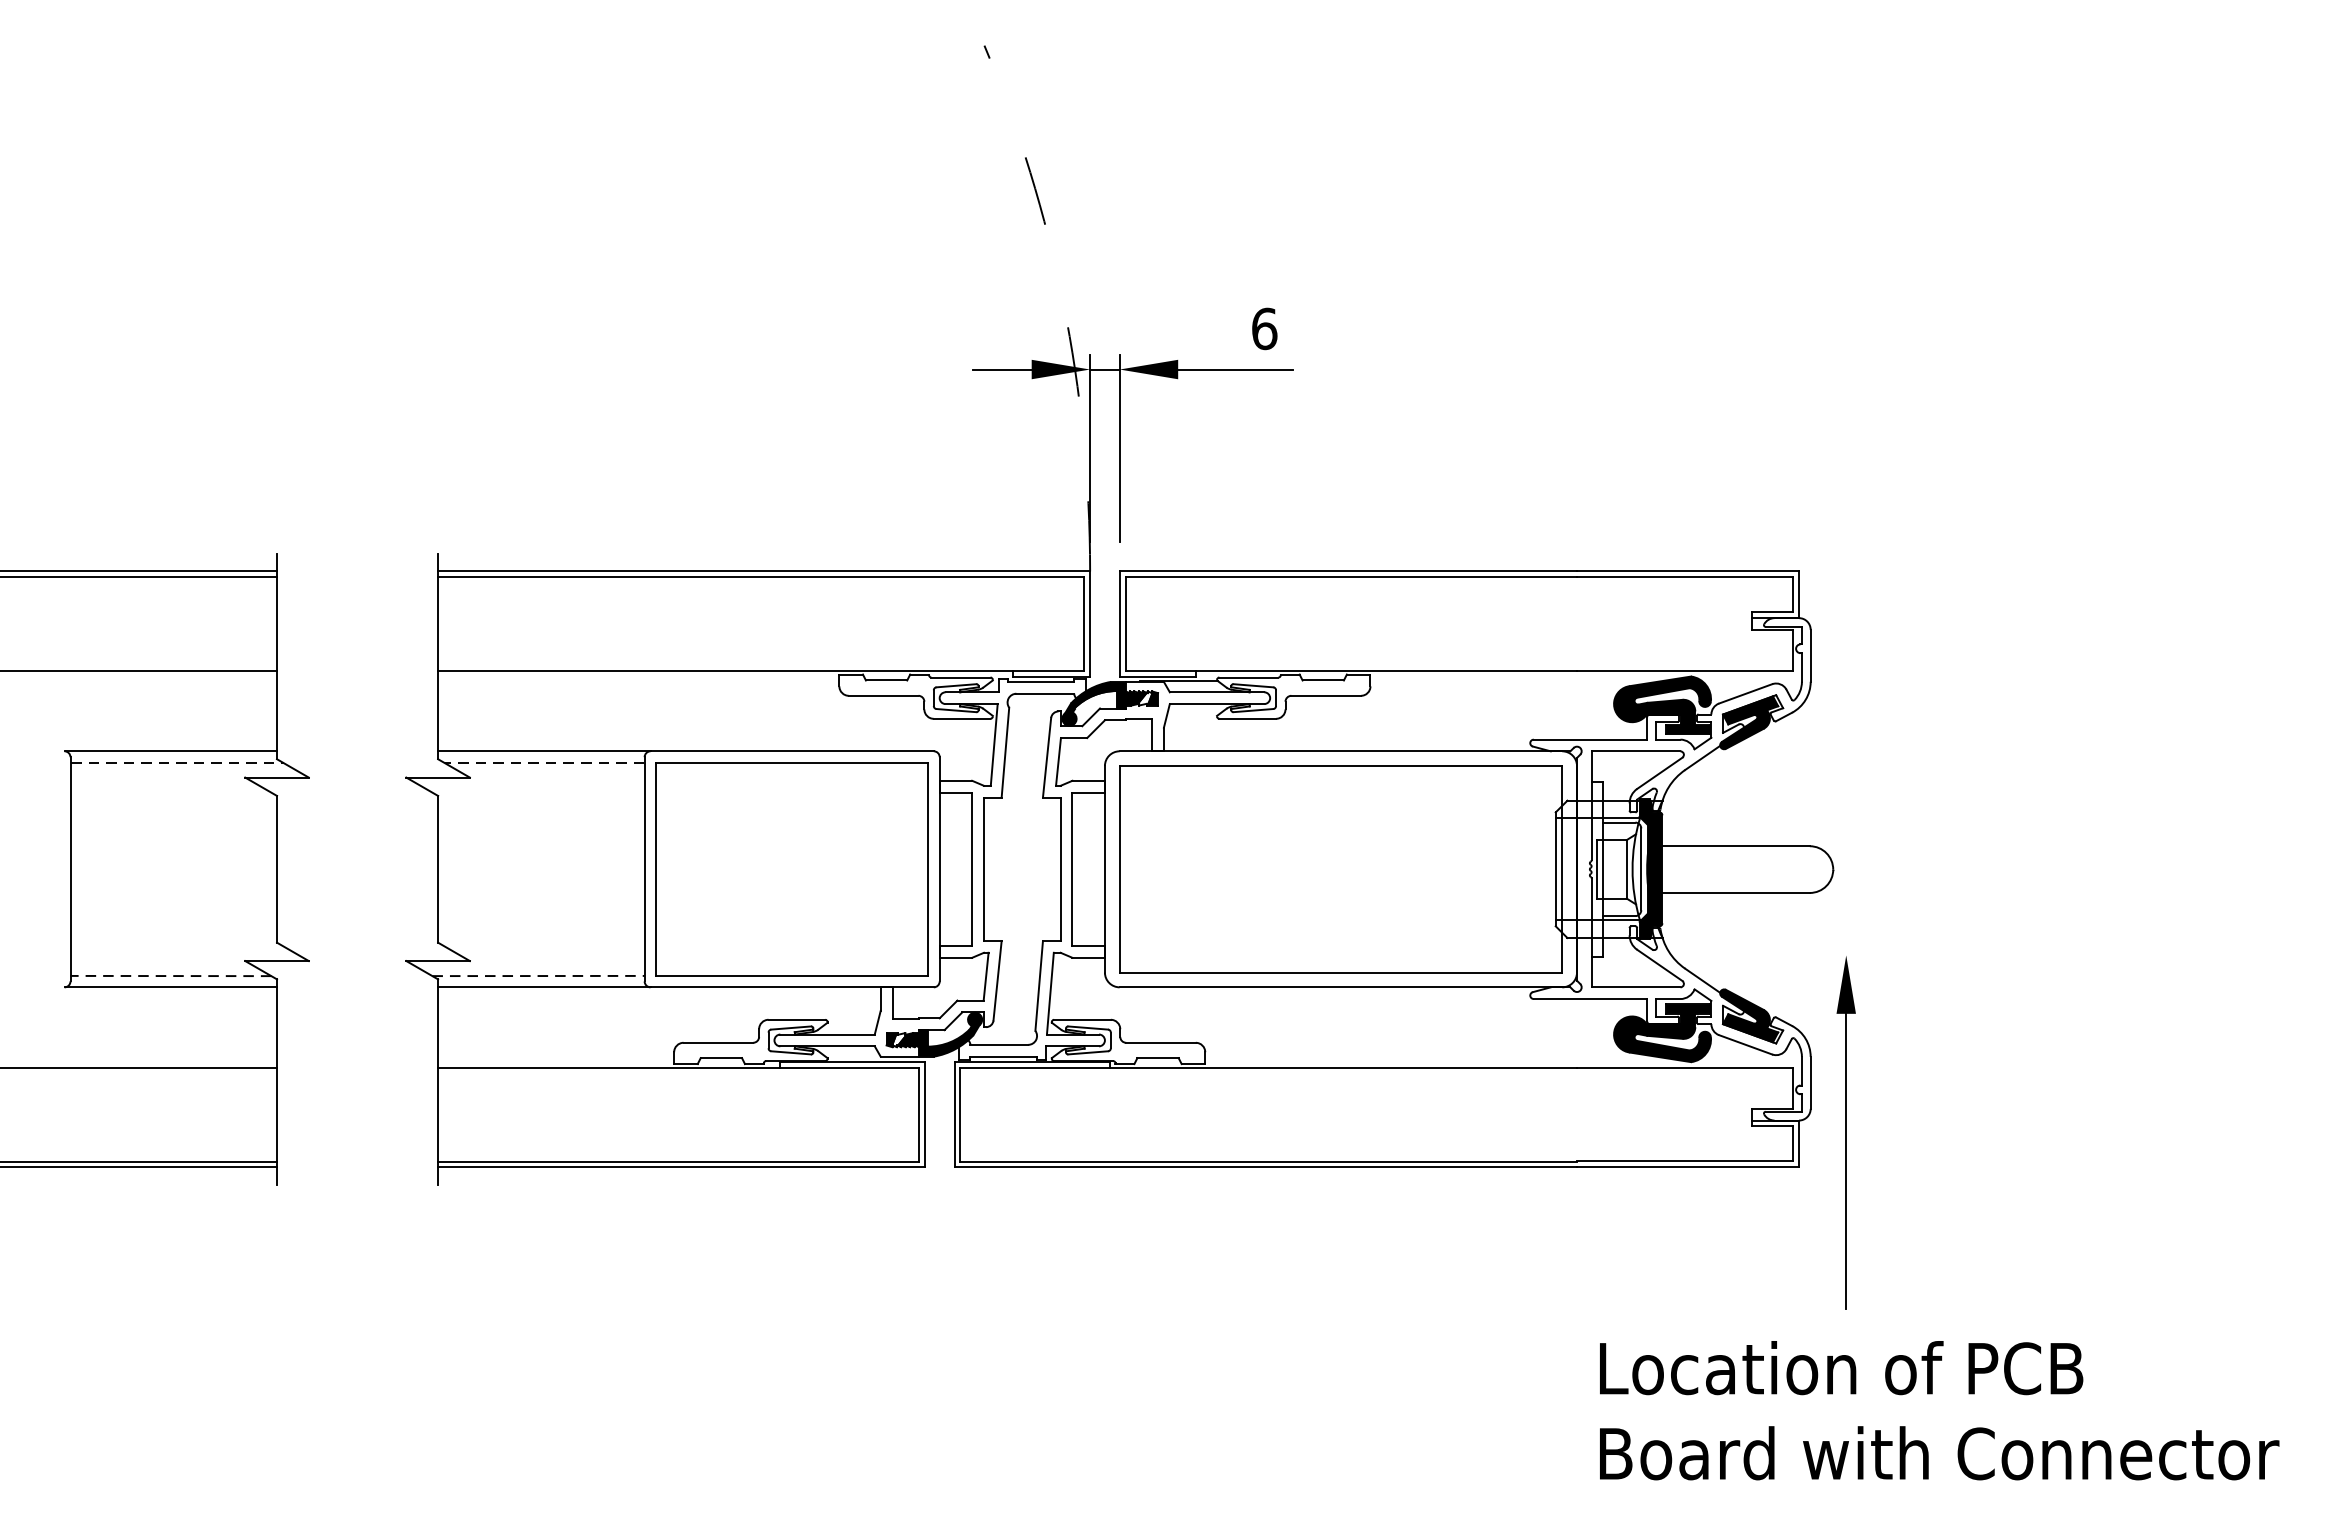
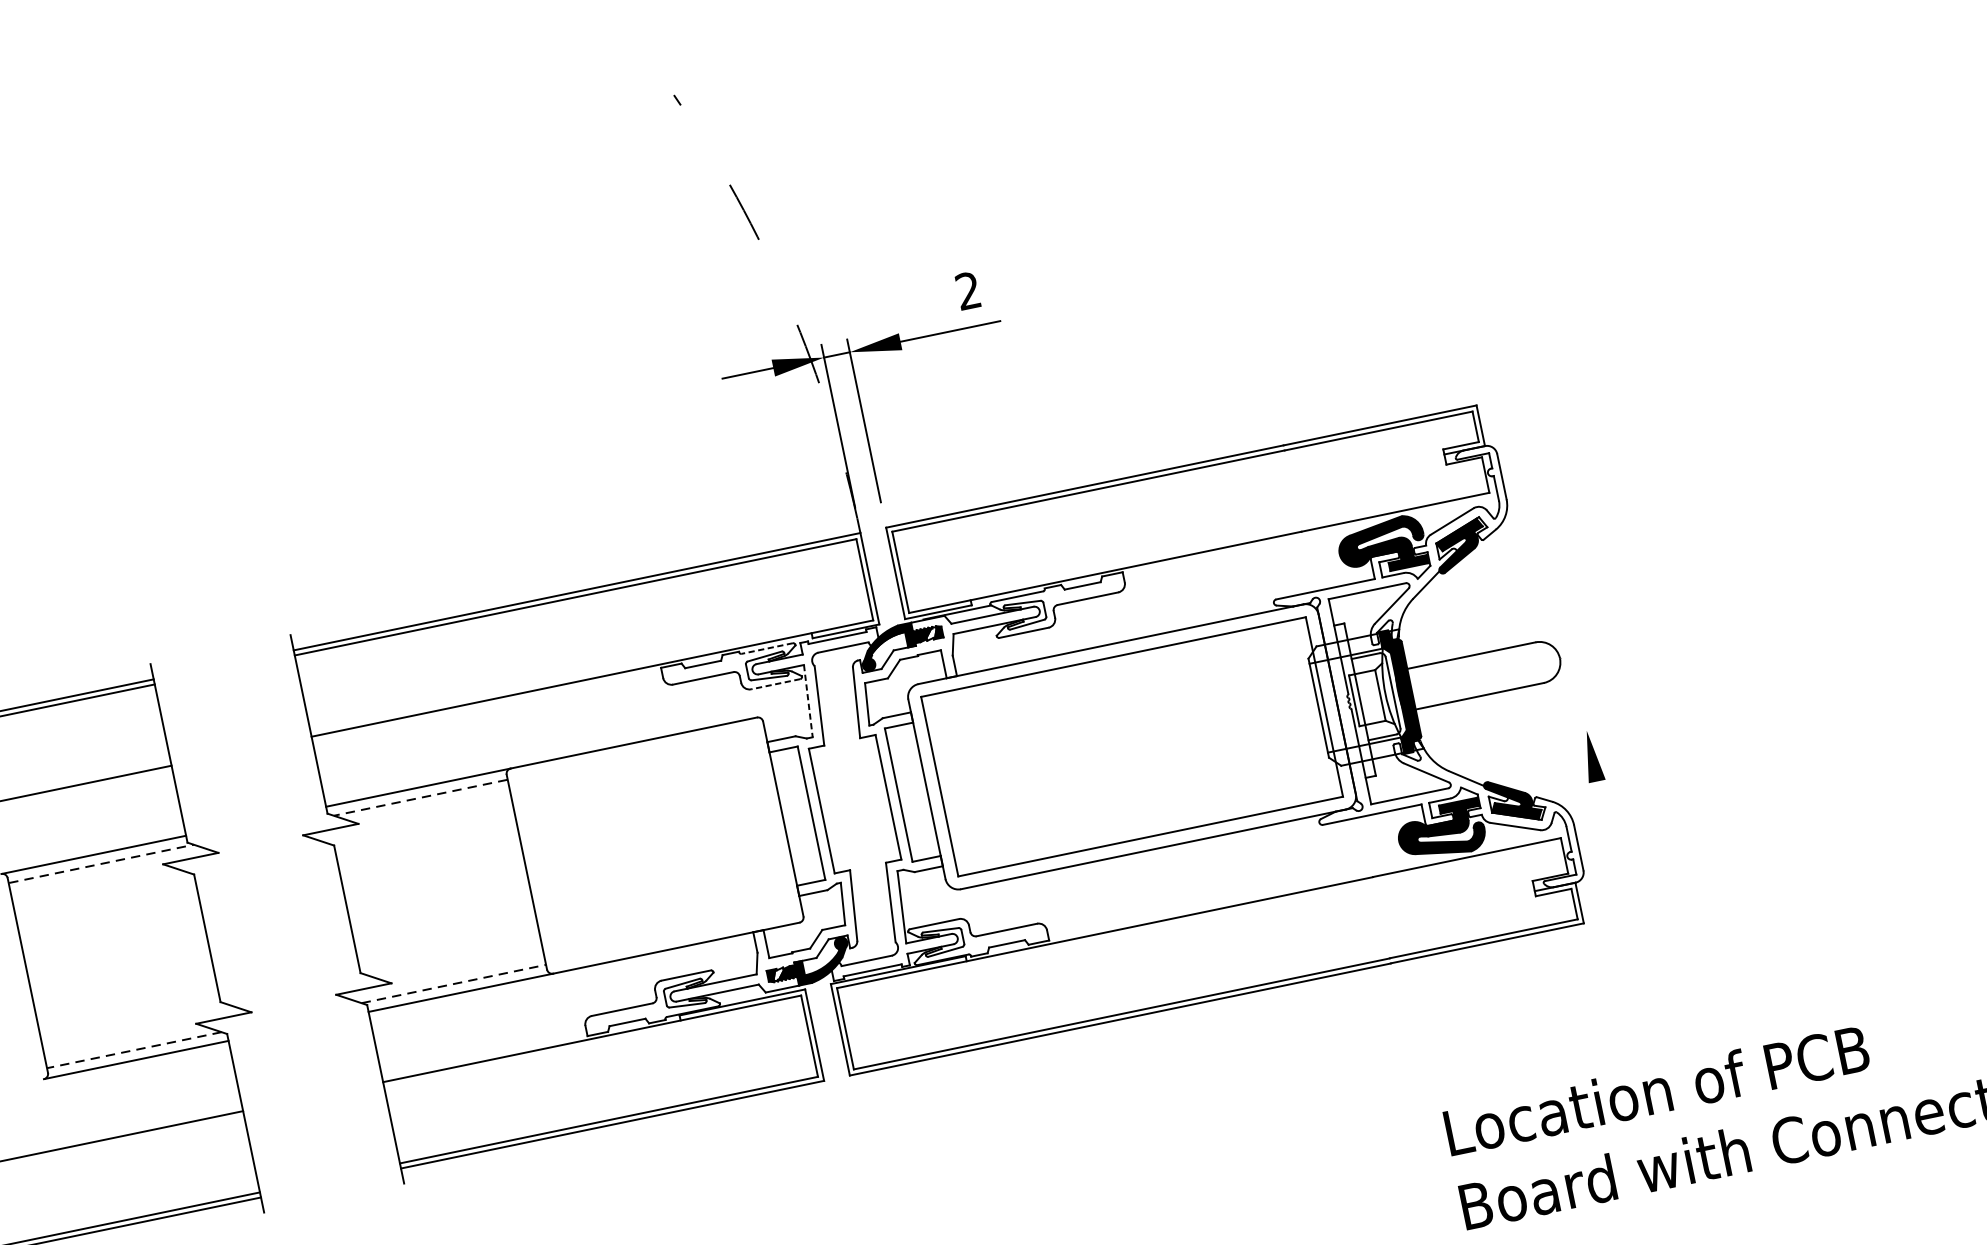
text: (1264, 328) -> (968, 290), 6 -> 2
line: (960, 677) -> (766, 648), solid -> dashed
line: (961, 718) -> (775, 684), solid -> dashed
line: (994, 745) -> (808, 701), solid -> dashed
part: (791, 869) -> (654, 845), removed
line: (1846, 1161) -> (1624, 909), removed

